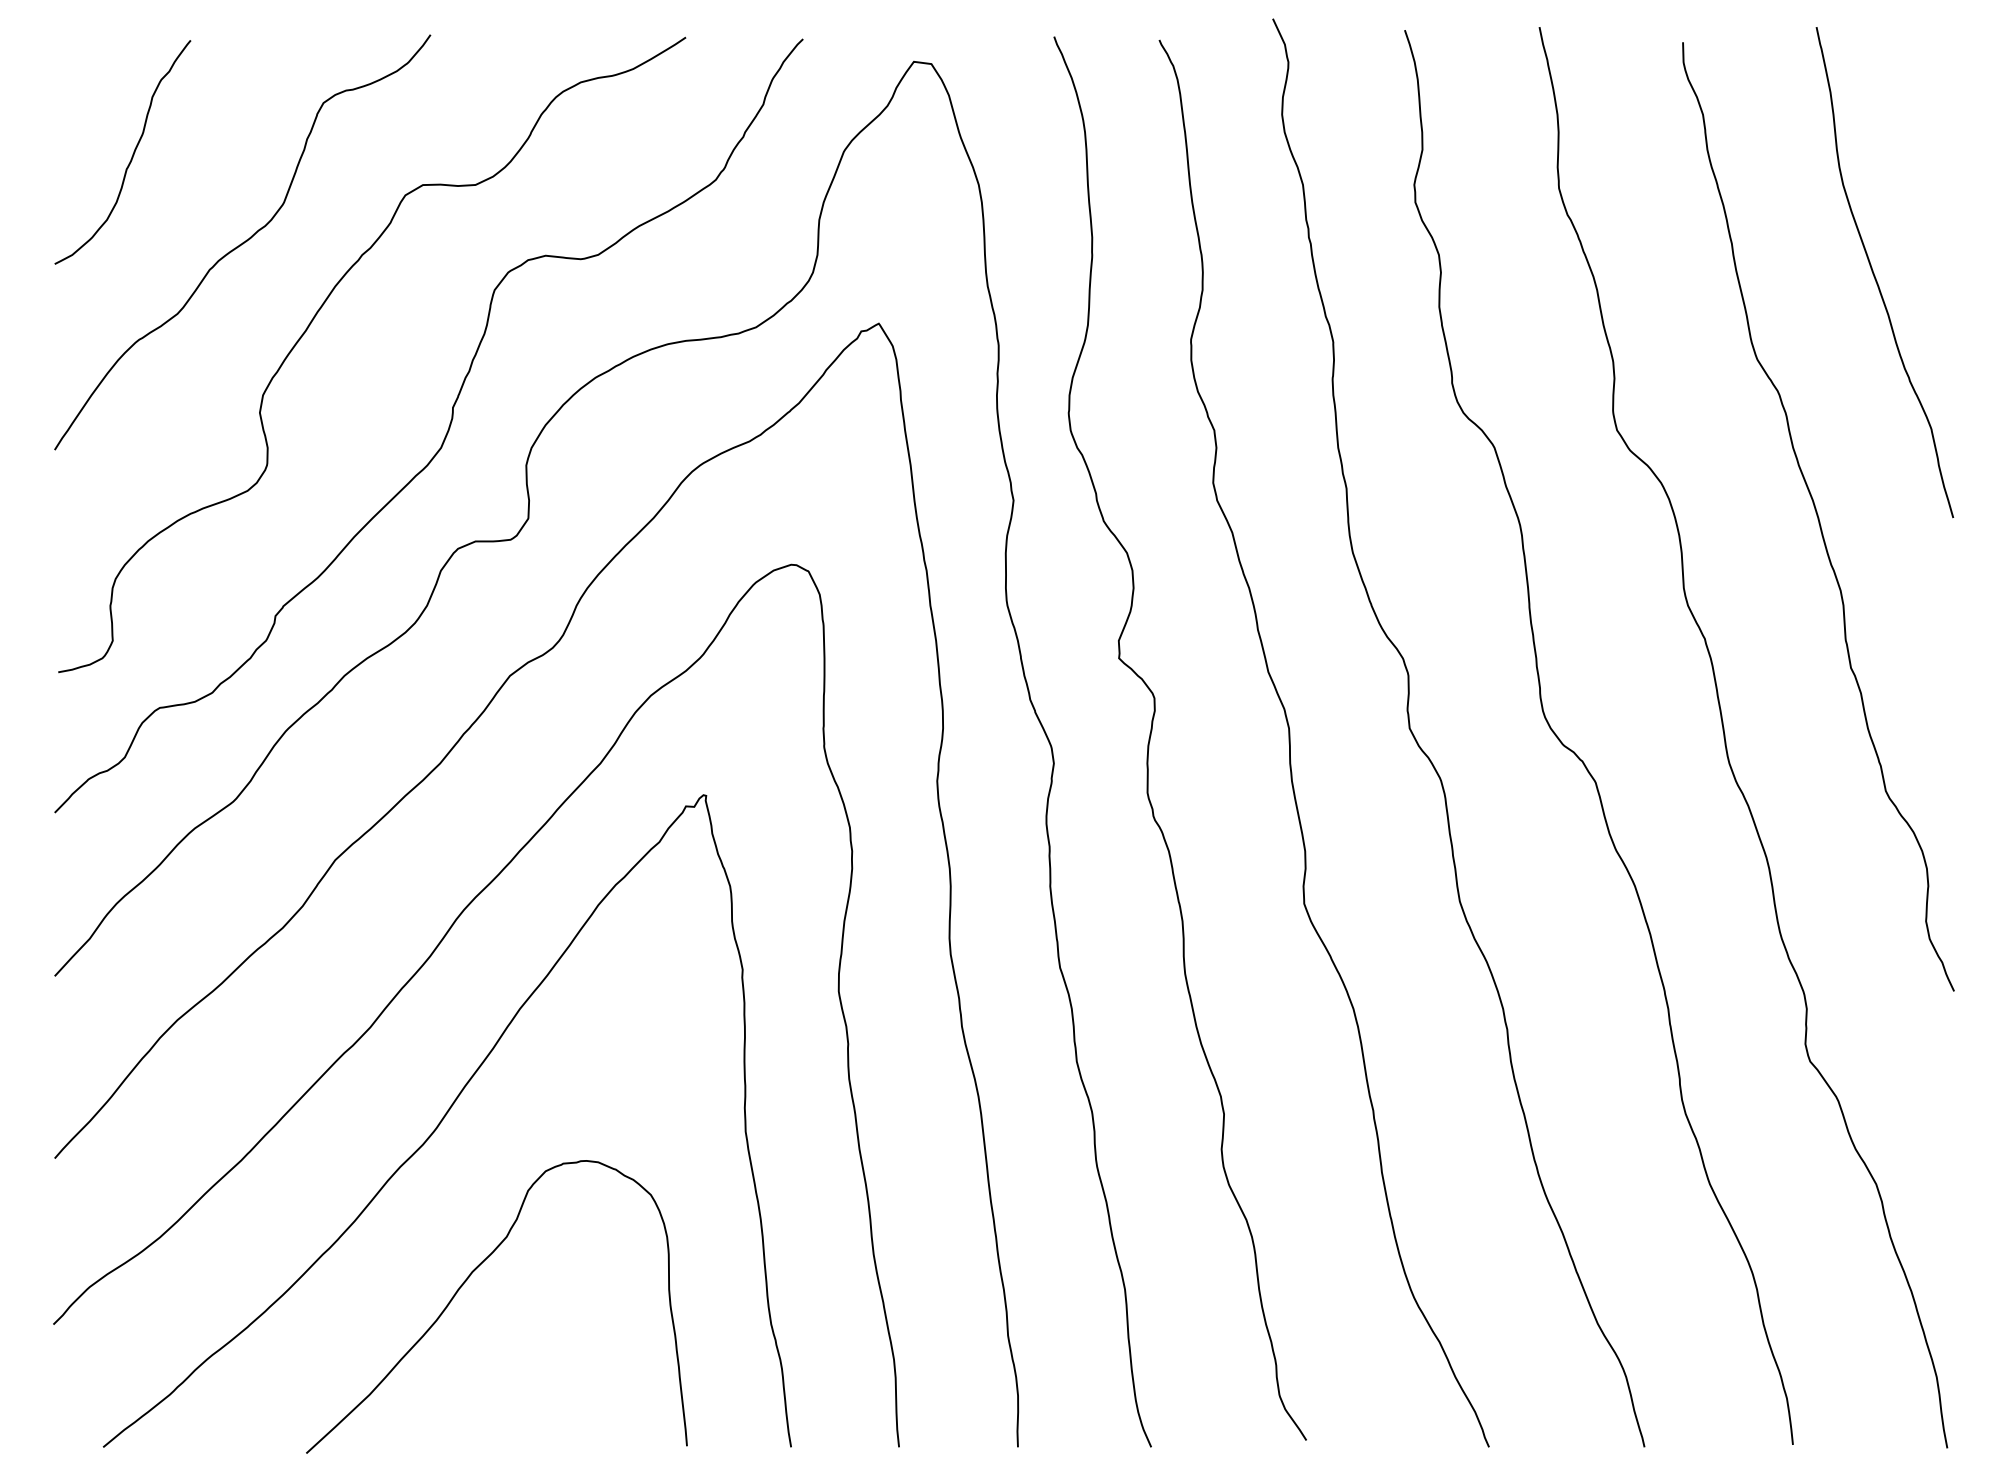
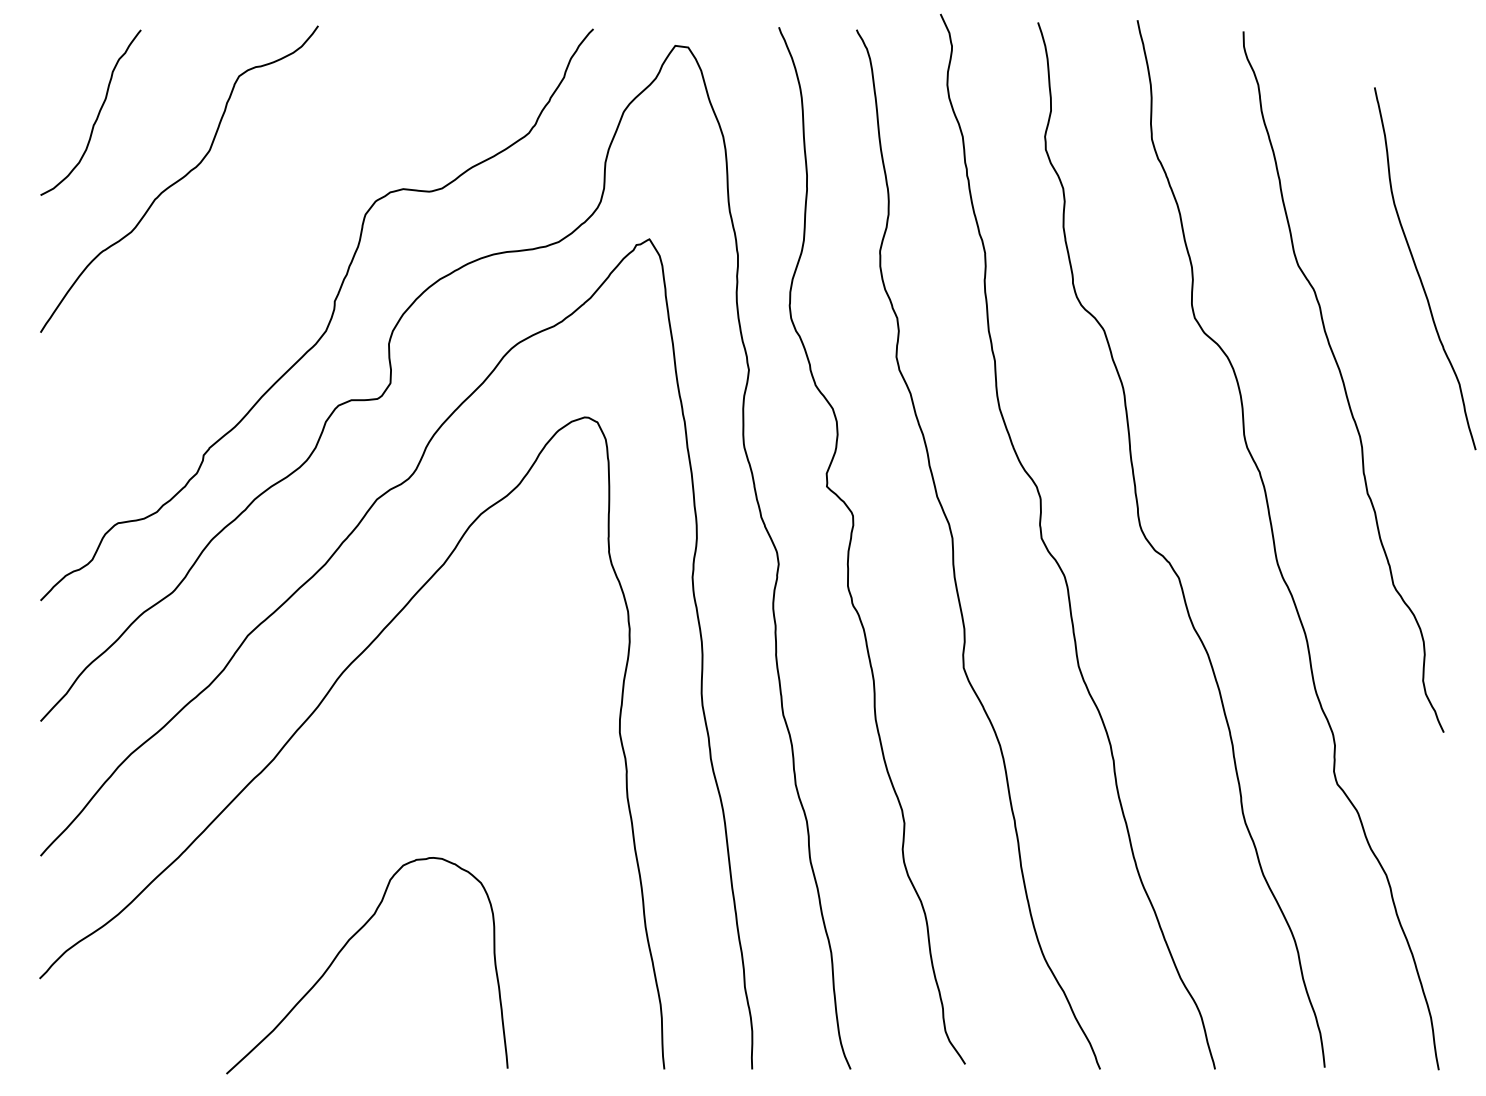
curve: (1875, 275) -> (1418, 270), moved
curve: (315, 317) -> (233, 234), removed
curve: (444, 1118) -> (328, 826), removed

